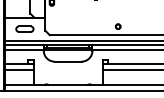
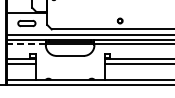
line: (24, 50) -> (26, 44), solid -> dashed

